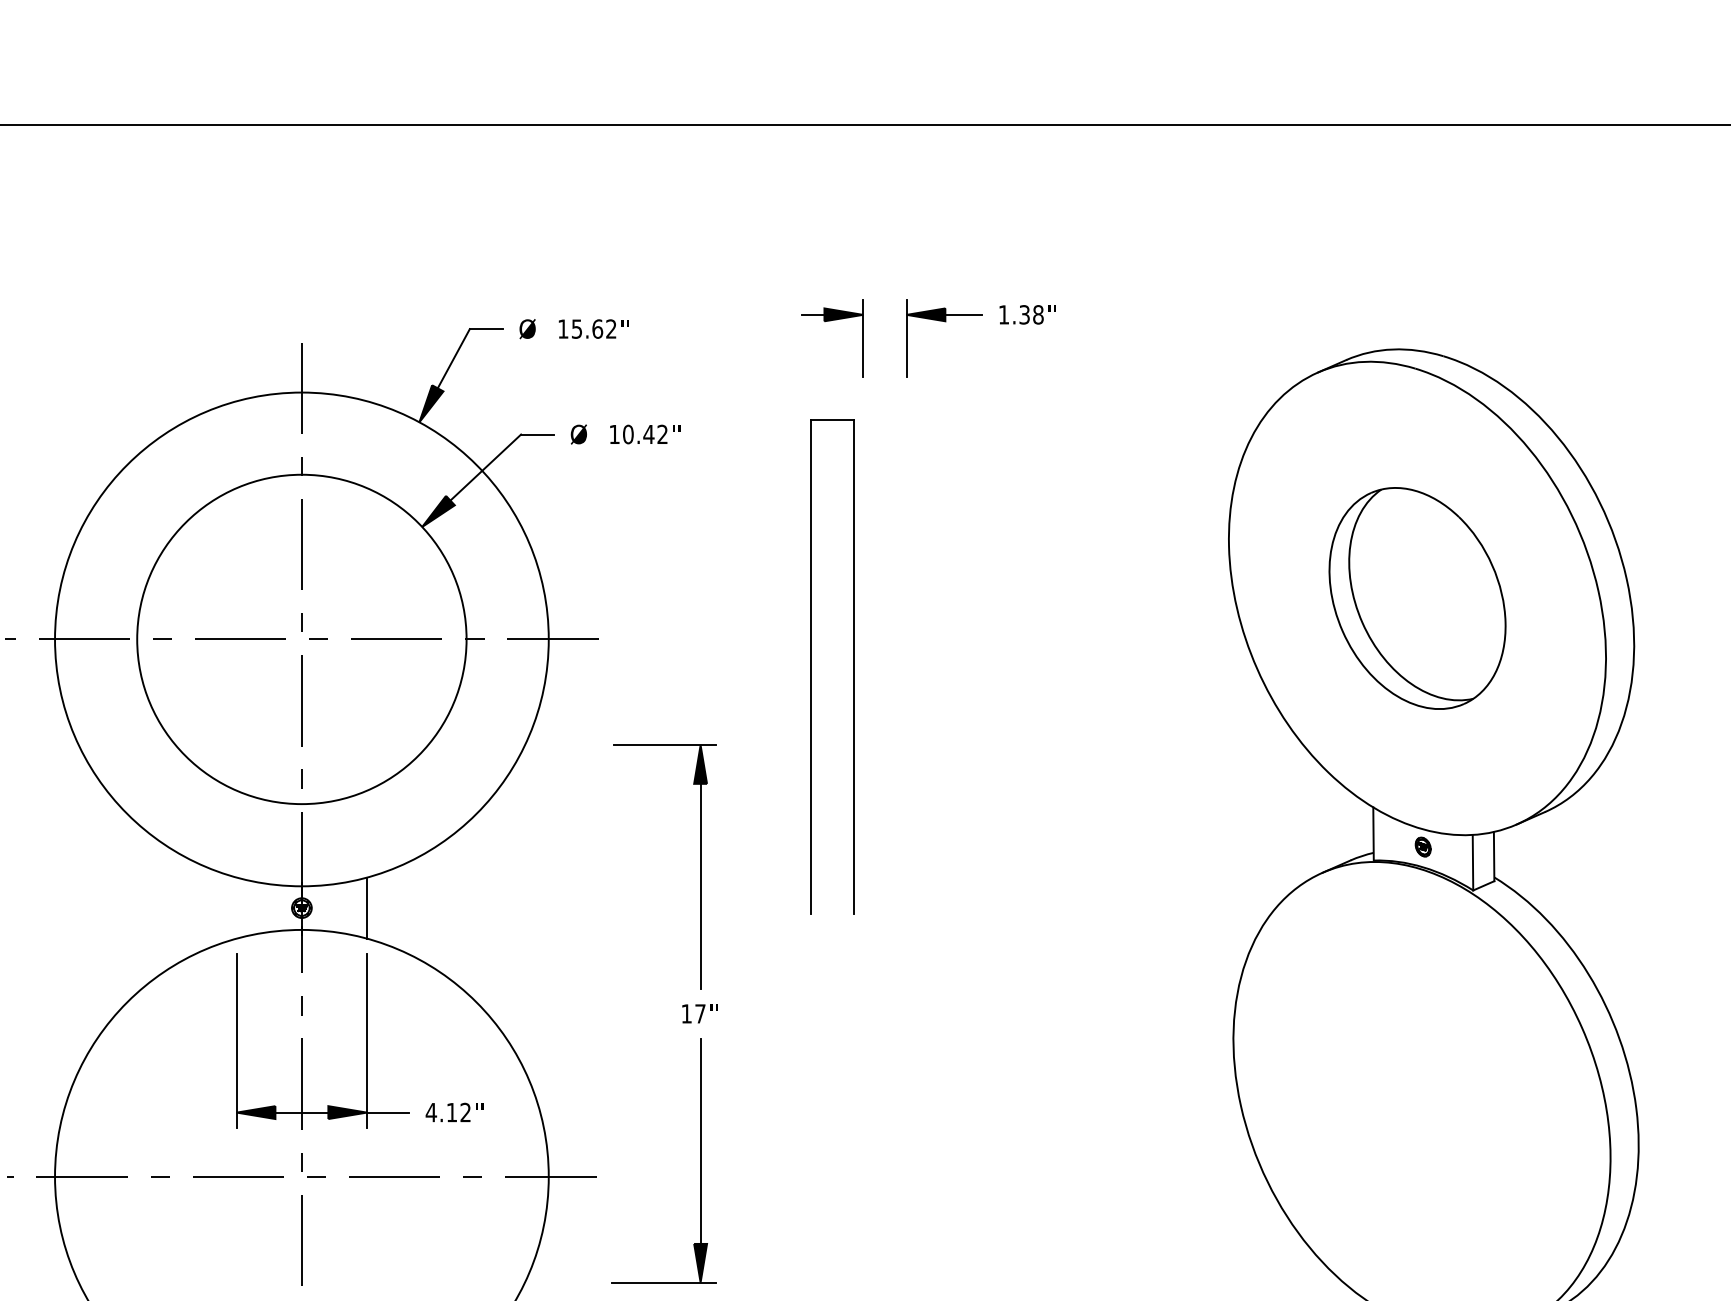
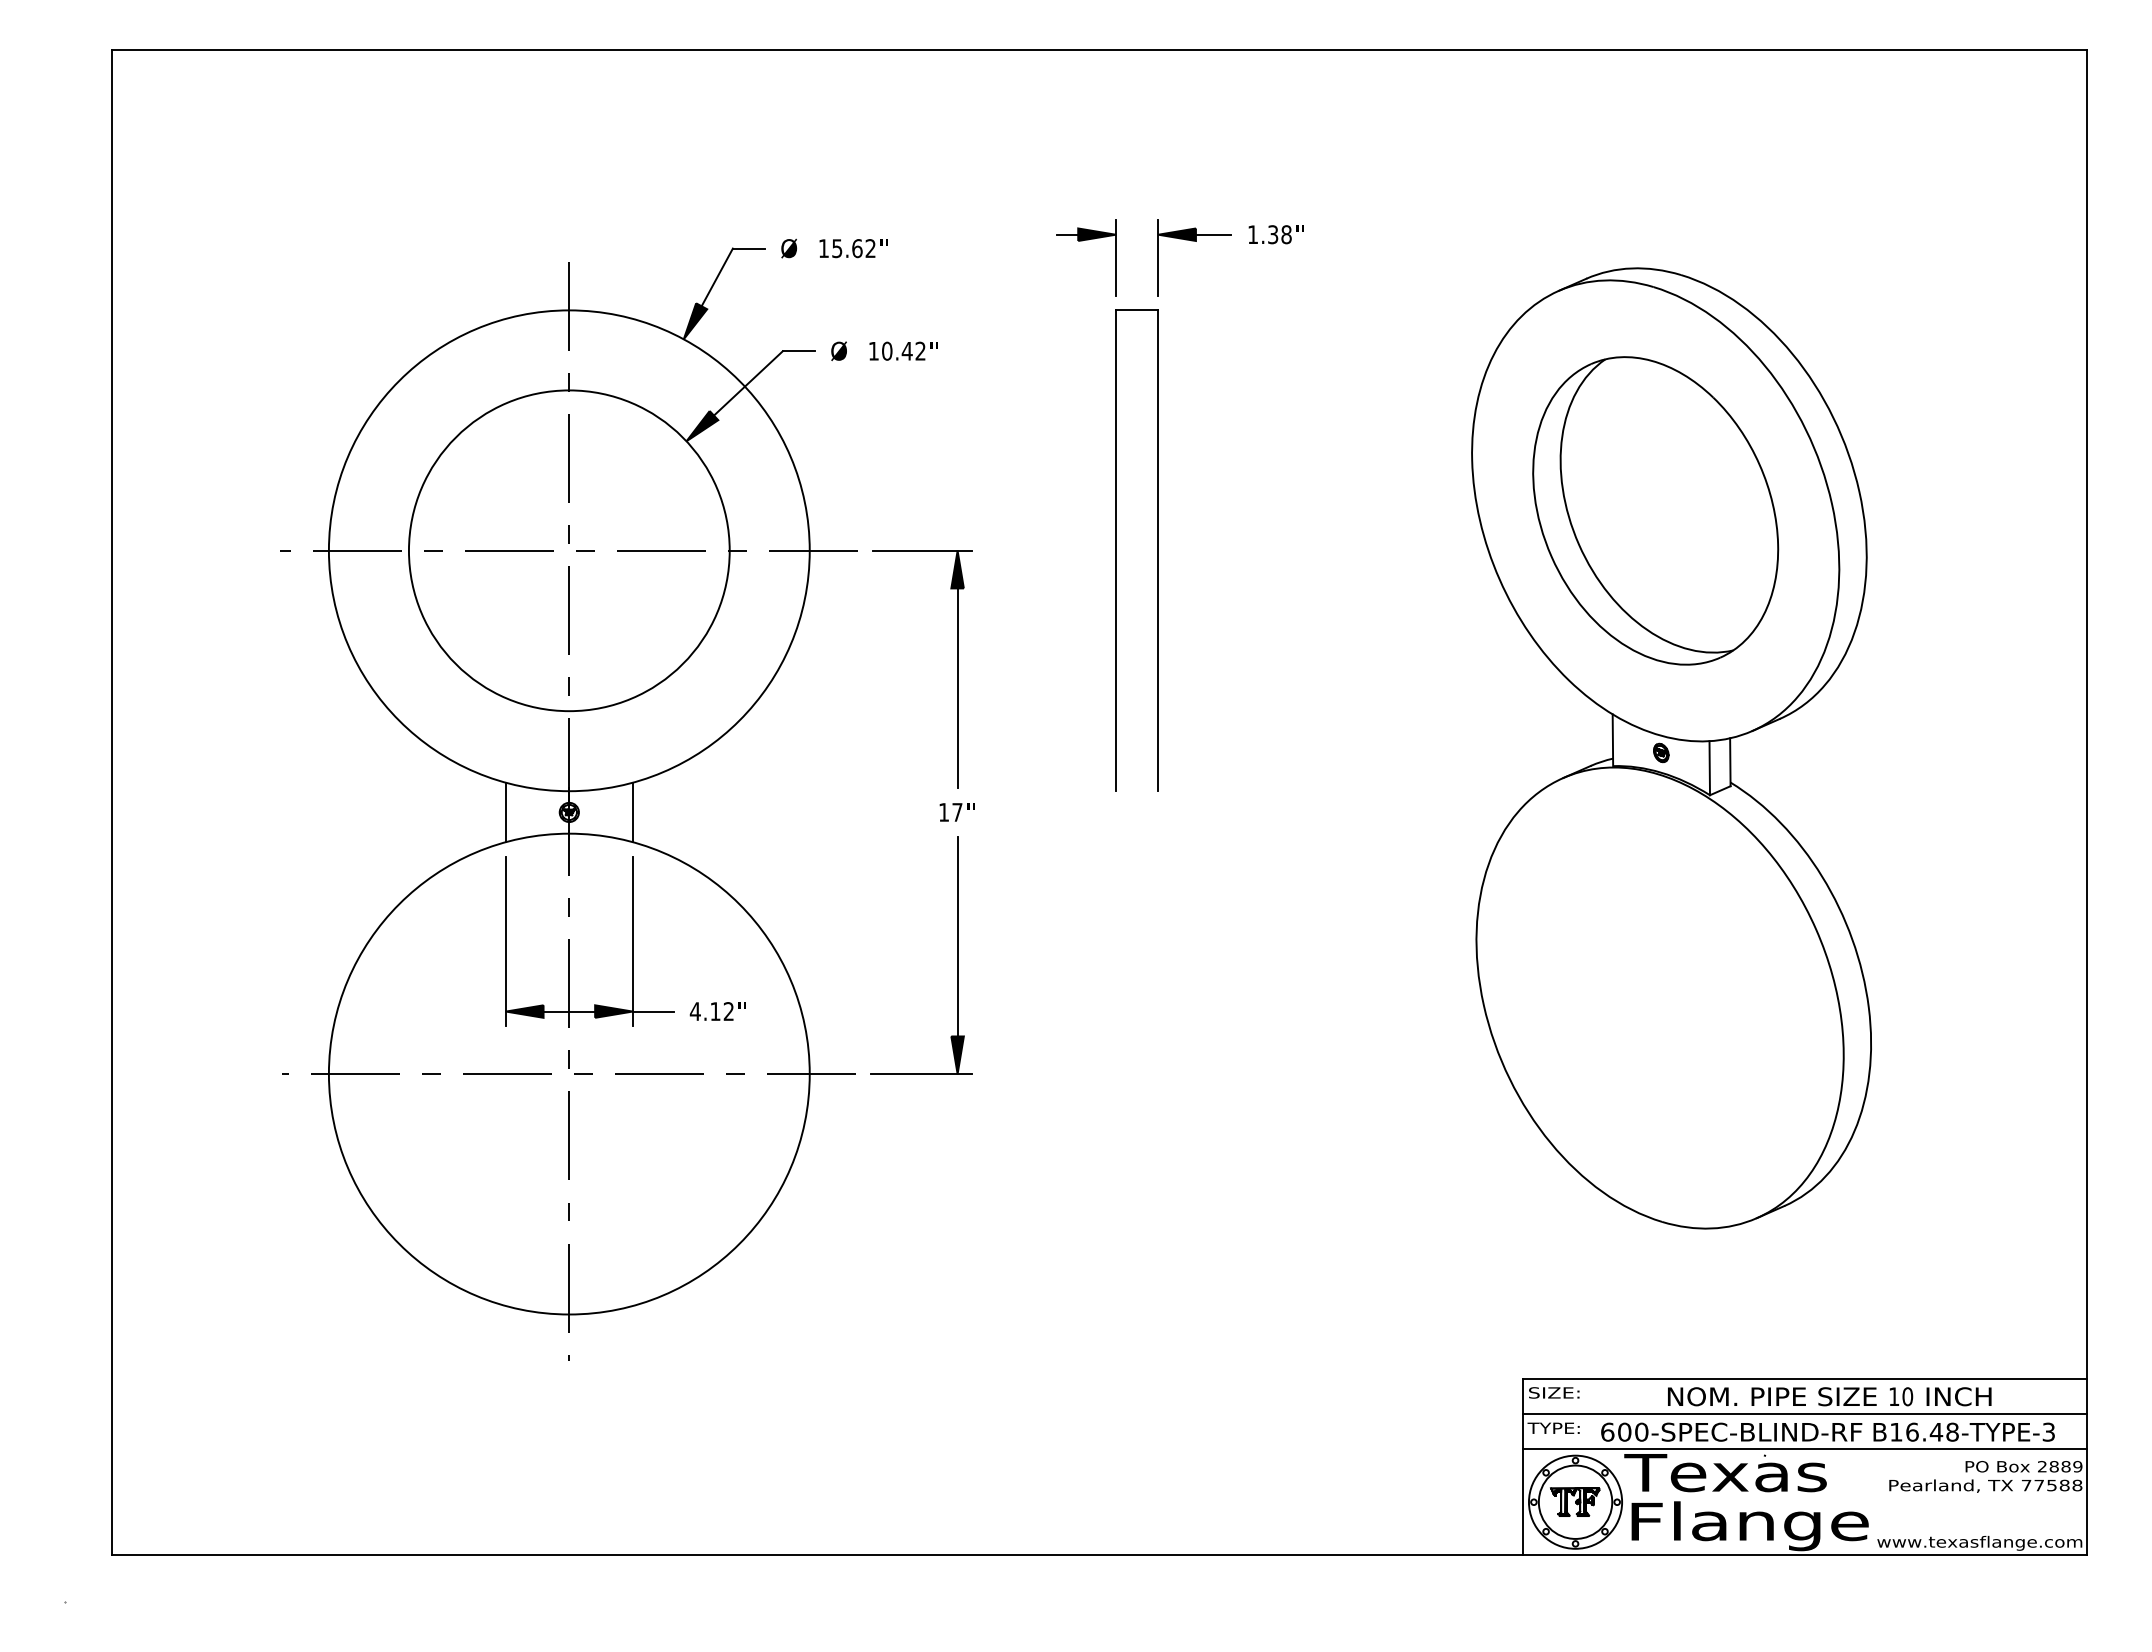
part: (1417, 598) -> (1655, 510), size x1.43
part: (811, 666) -> (1116, 550), moved
line: (236, 908) -> (505, 812), added
part: (682, 1006) -> (939, 805), moved

